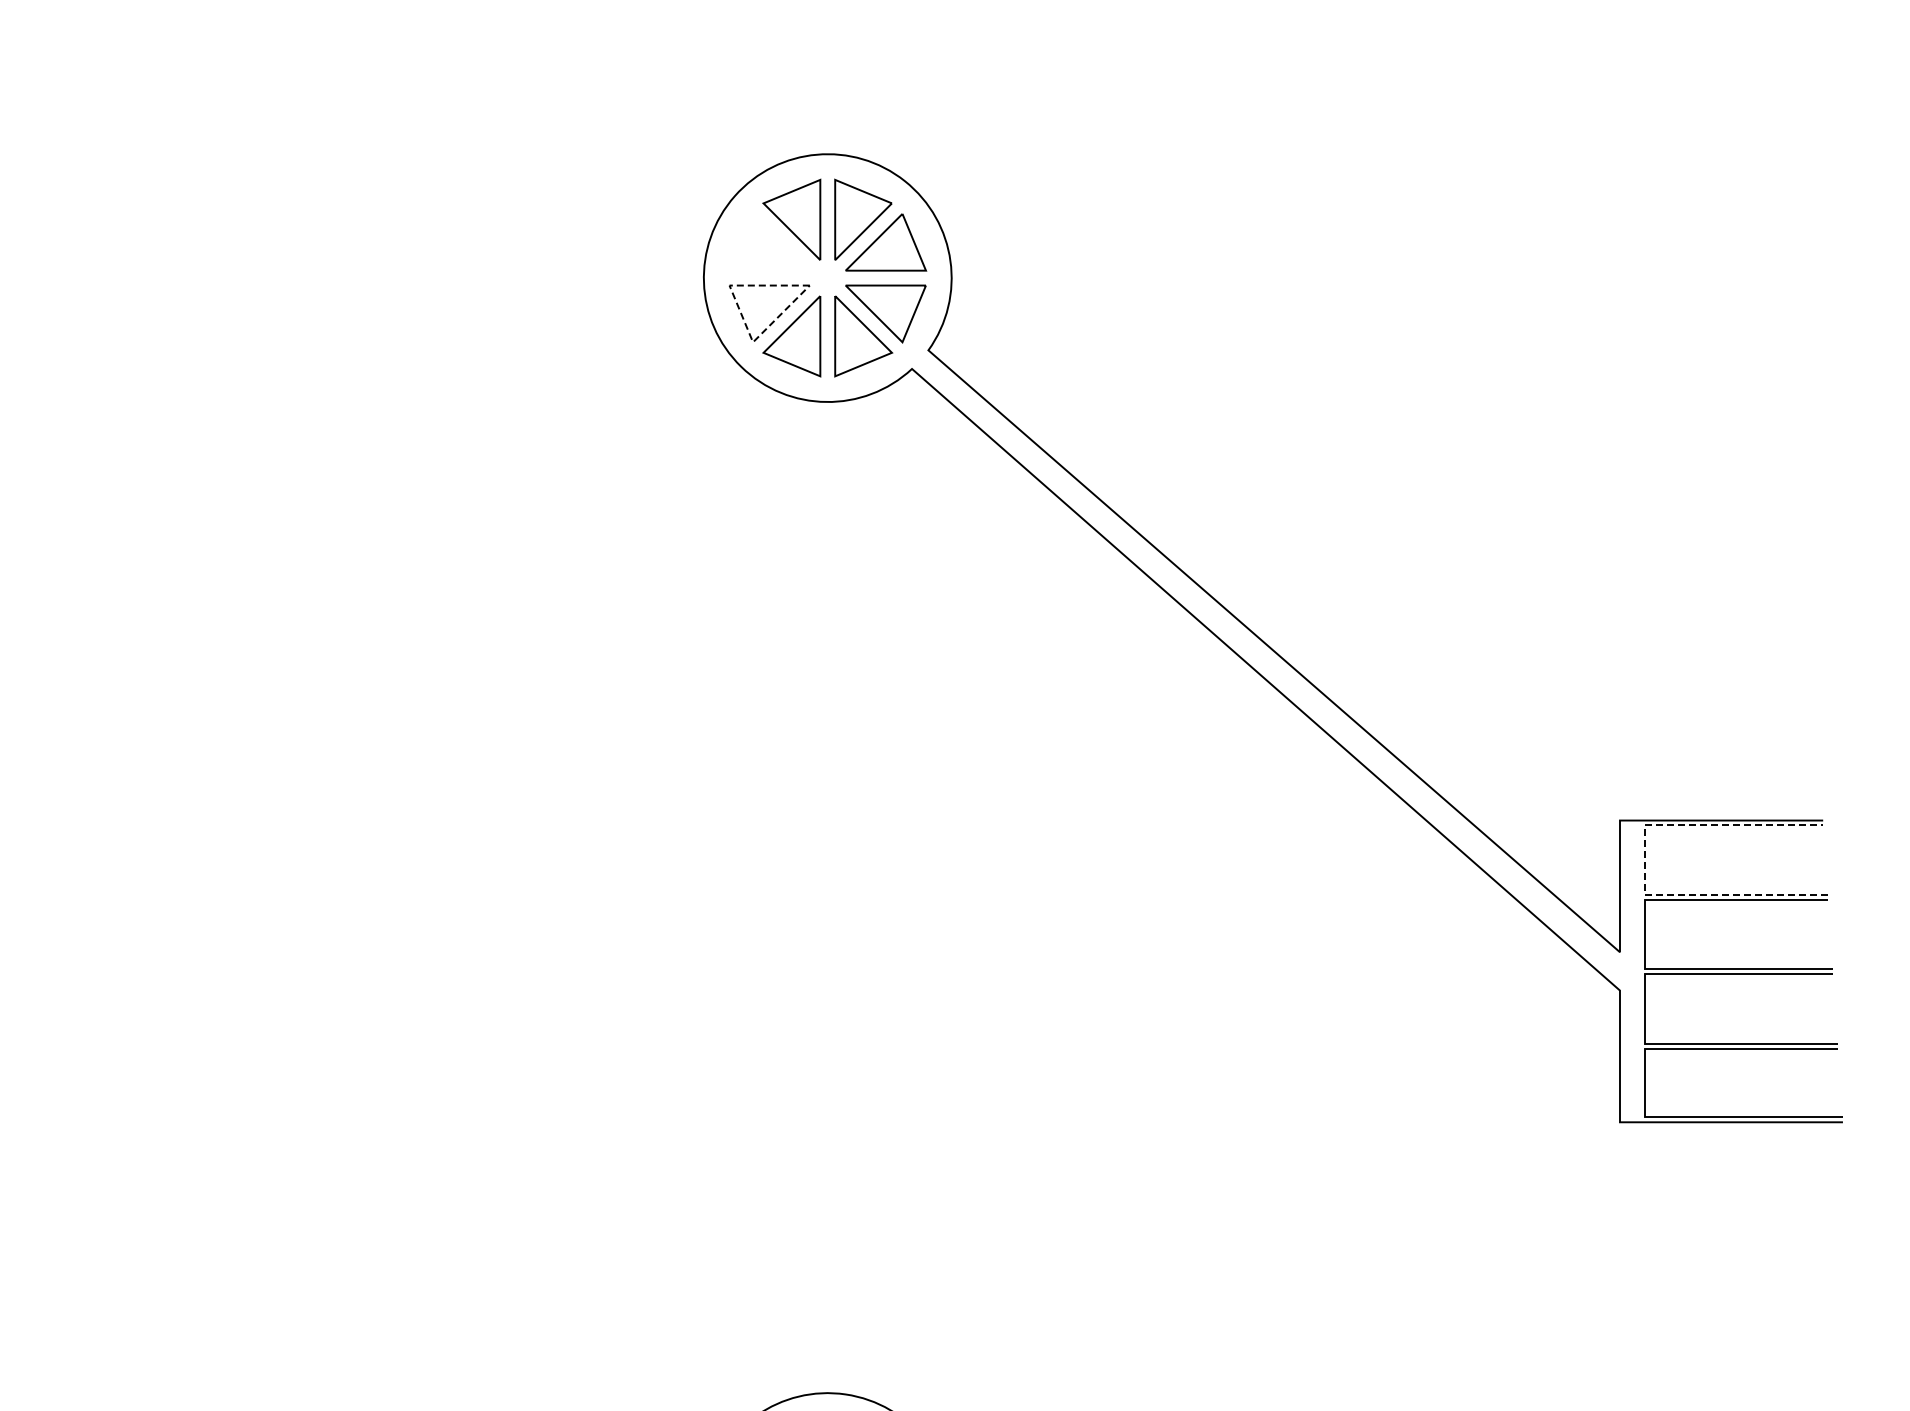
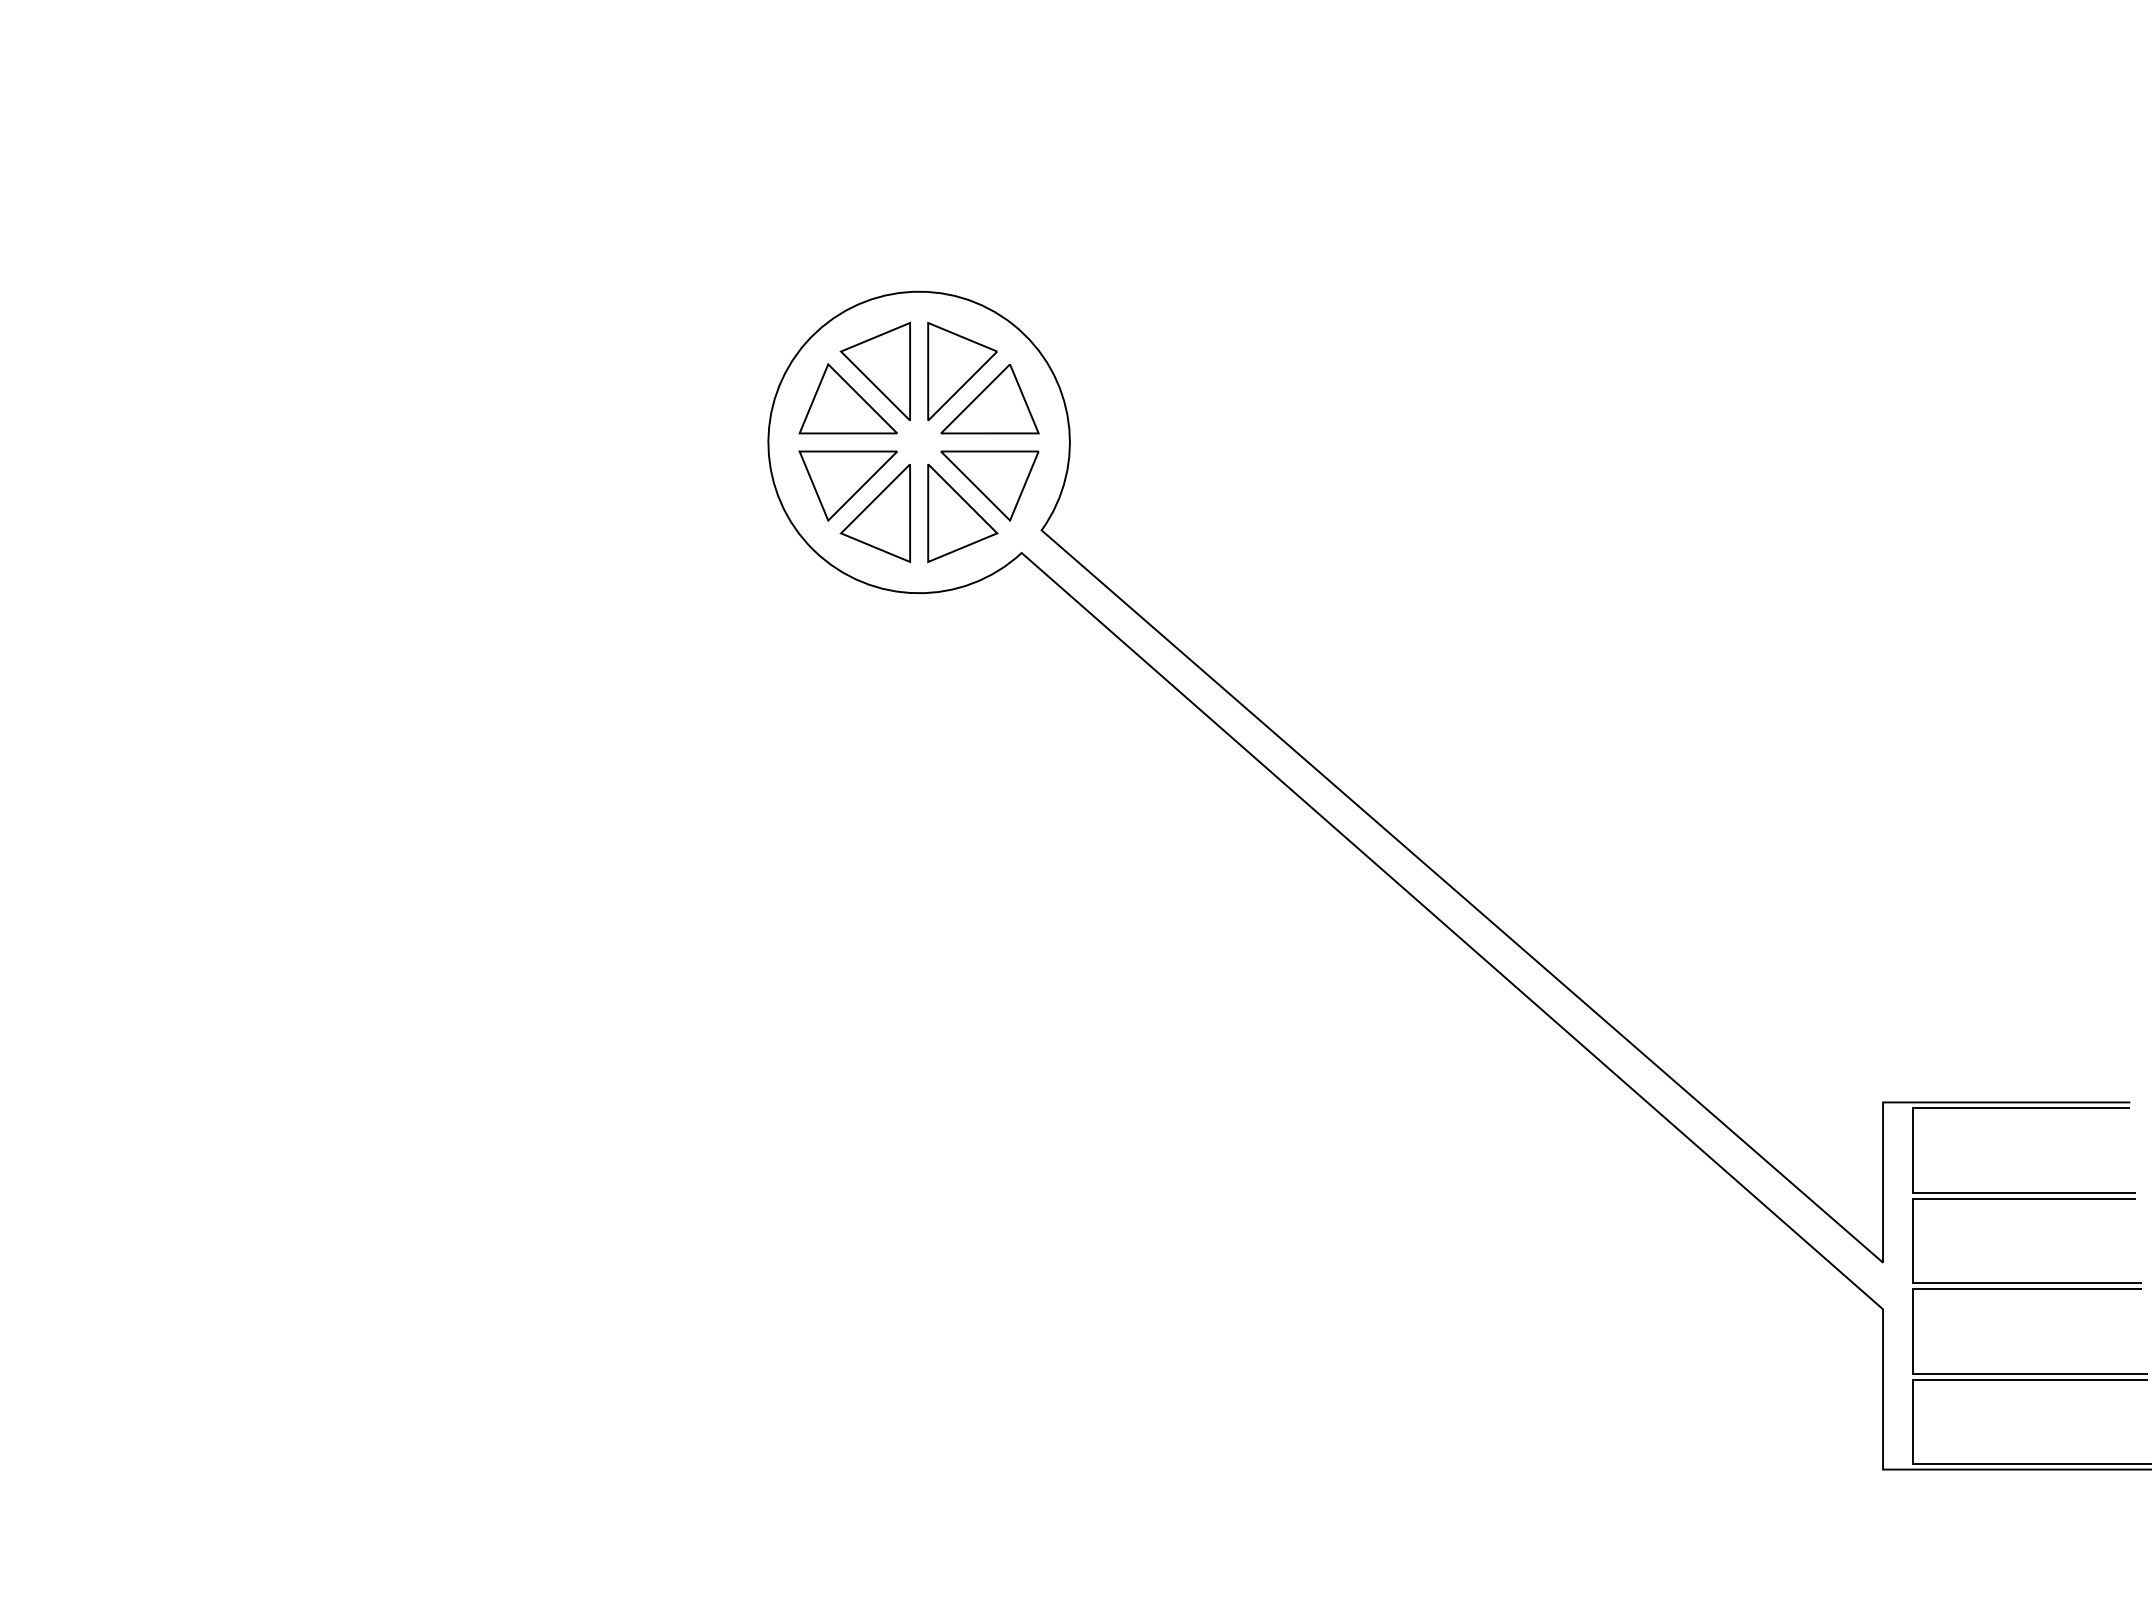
part: (769, 241) -> (848, 397), added
line: (741, 313) -> (814, 485), dashed -> solid
line: (1644, 862) -> (1912, 1153), dashed -> solid

